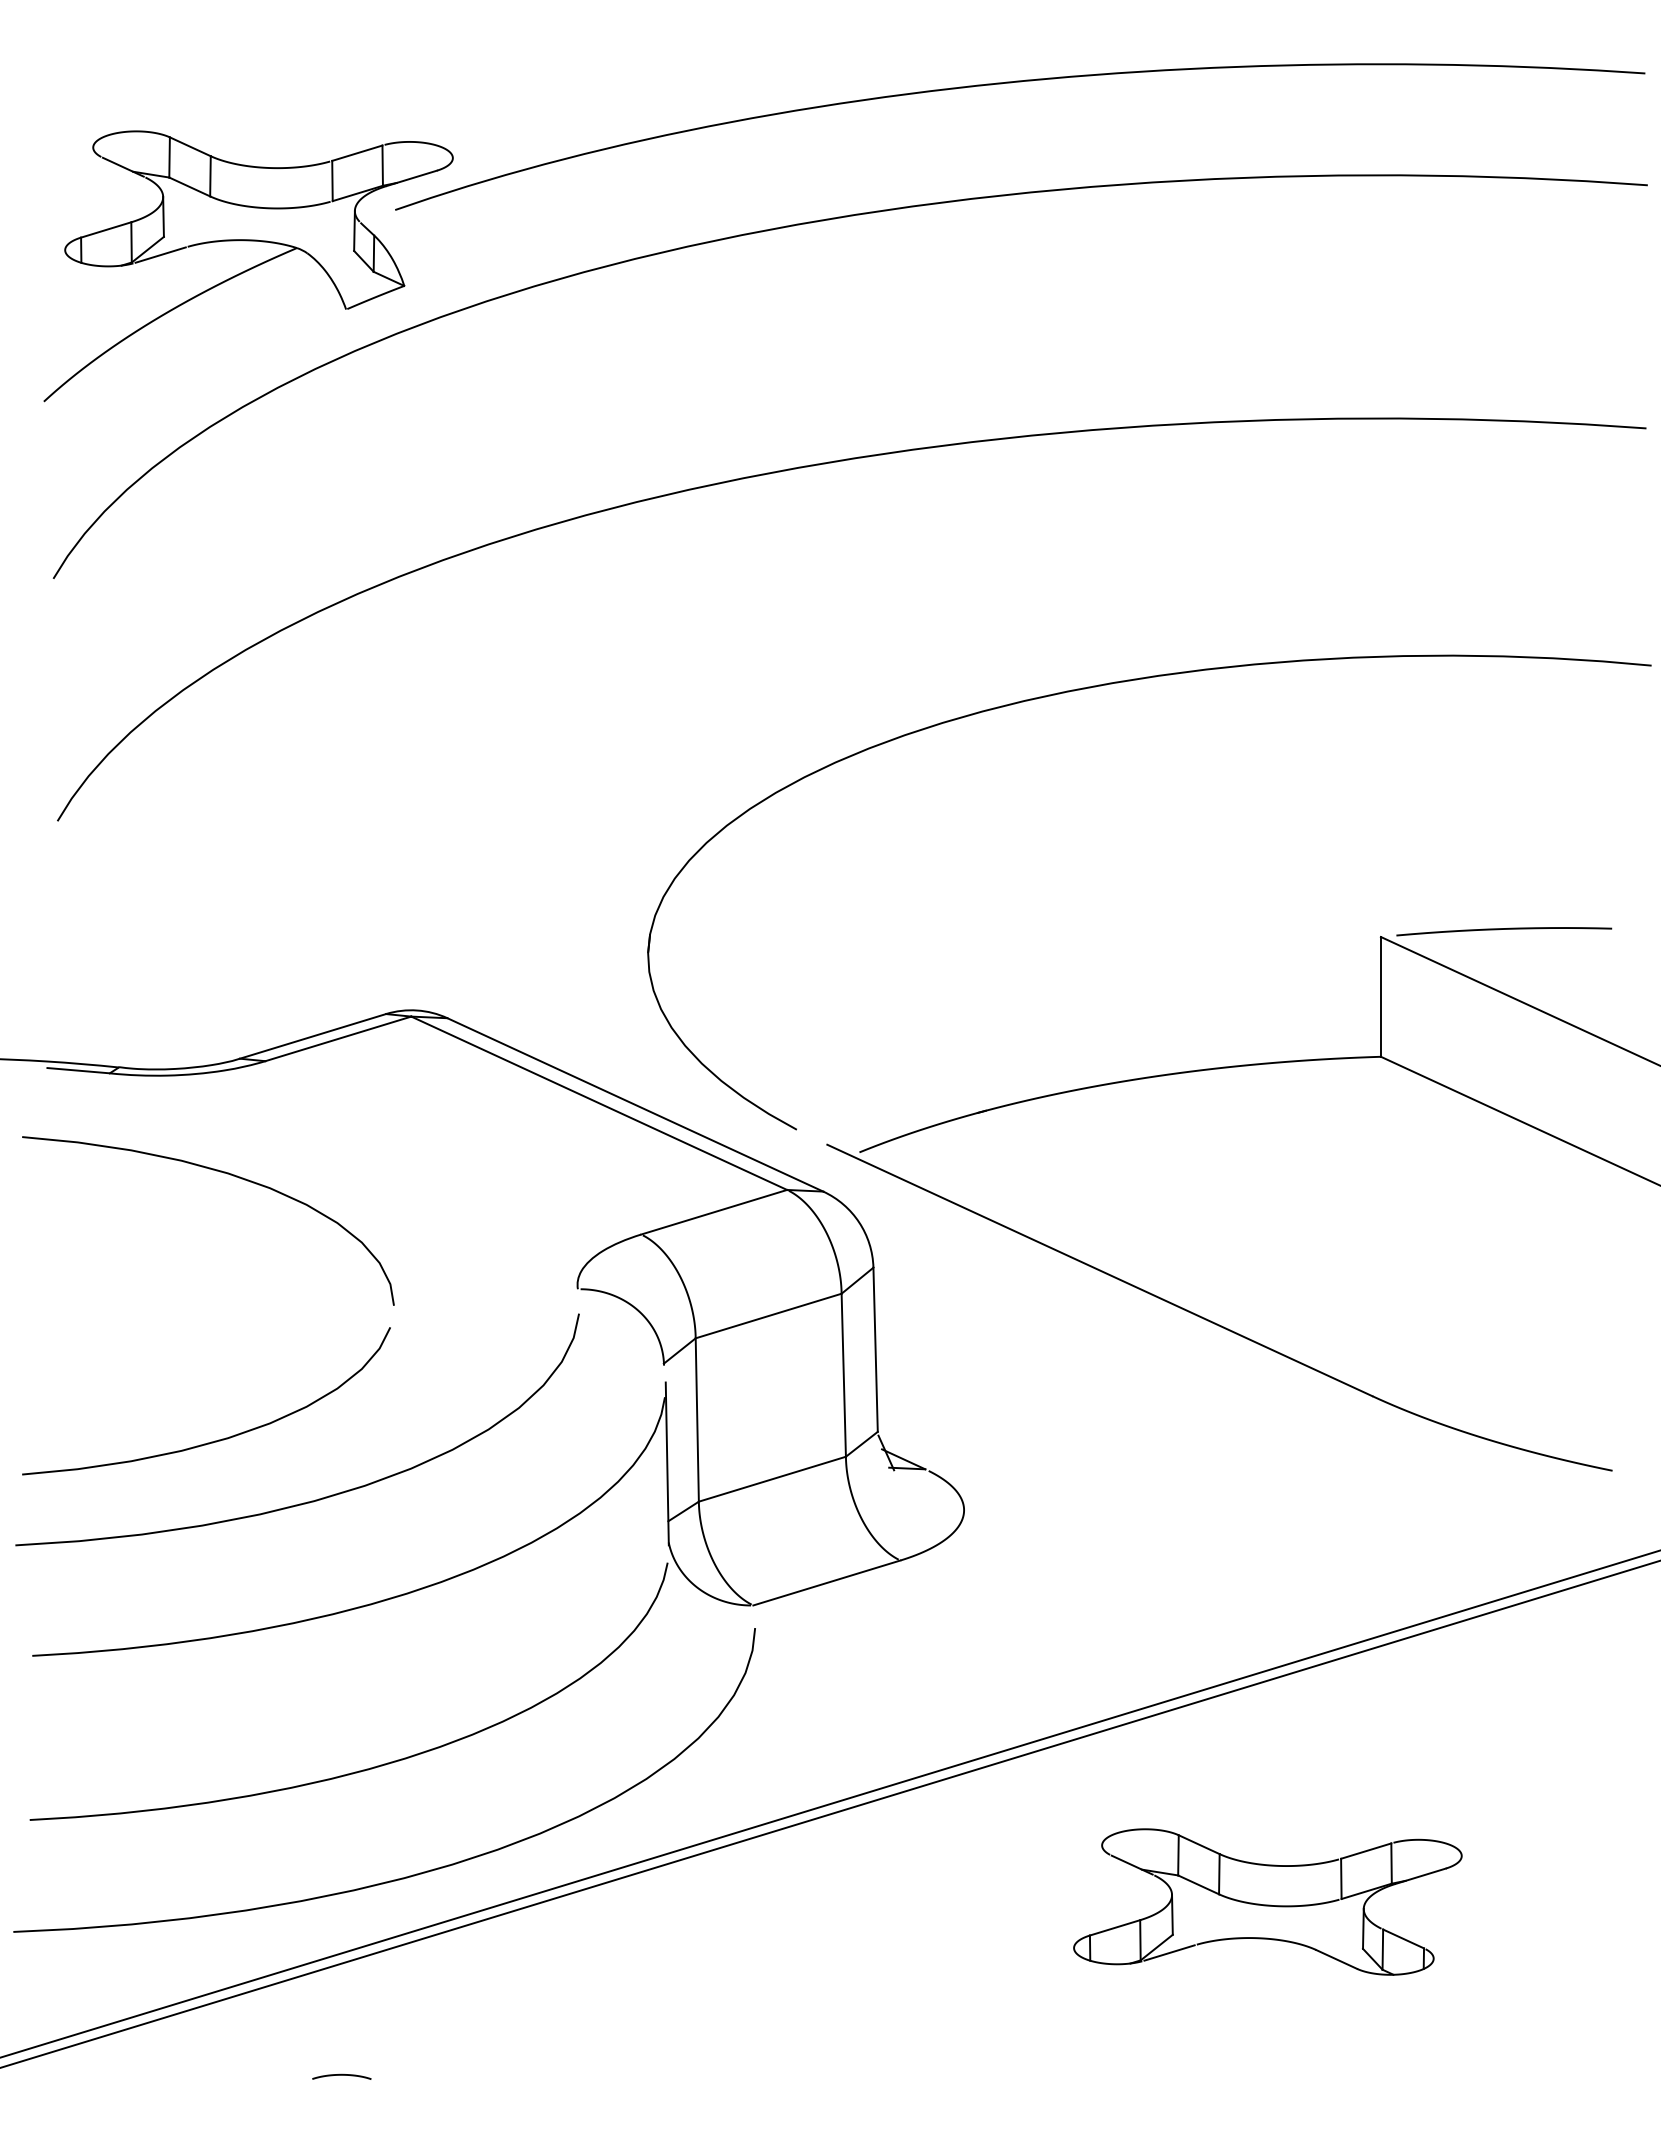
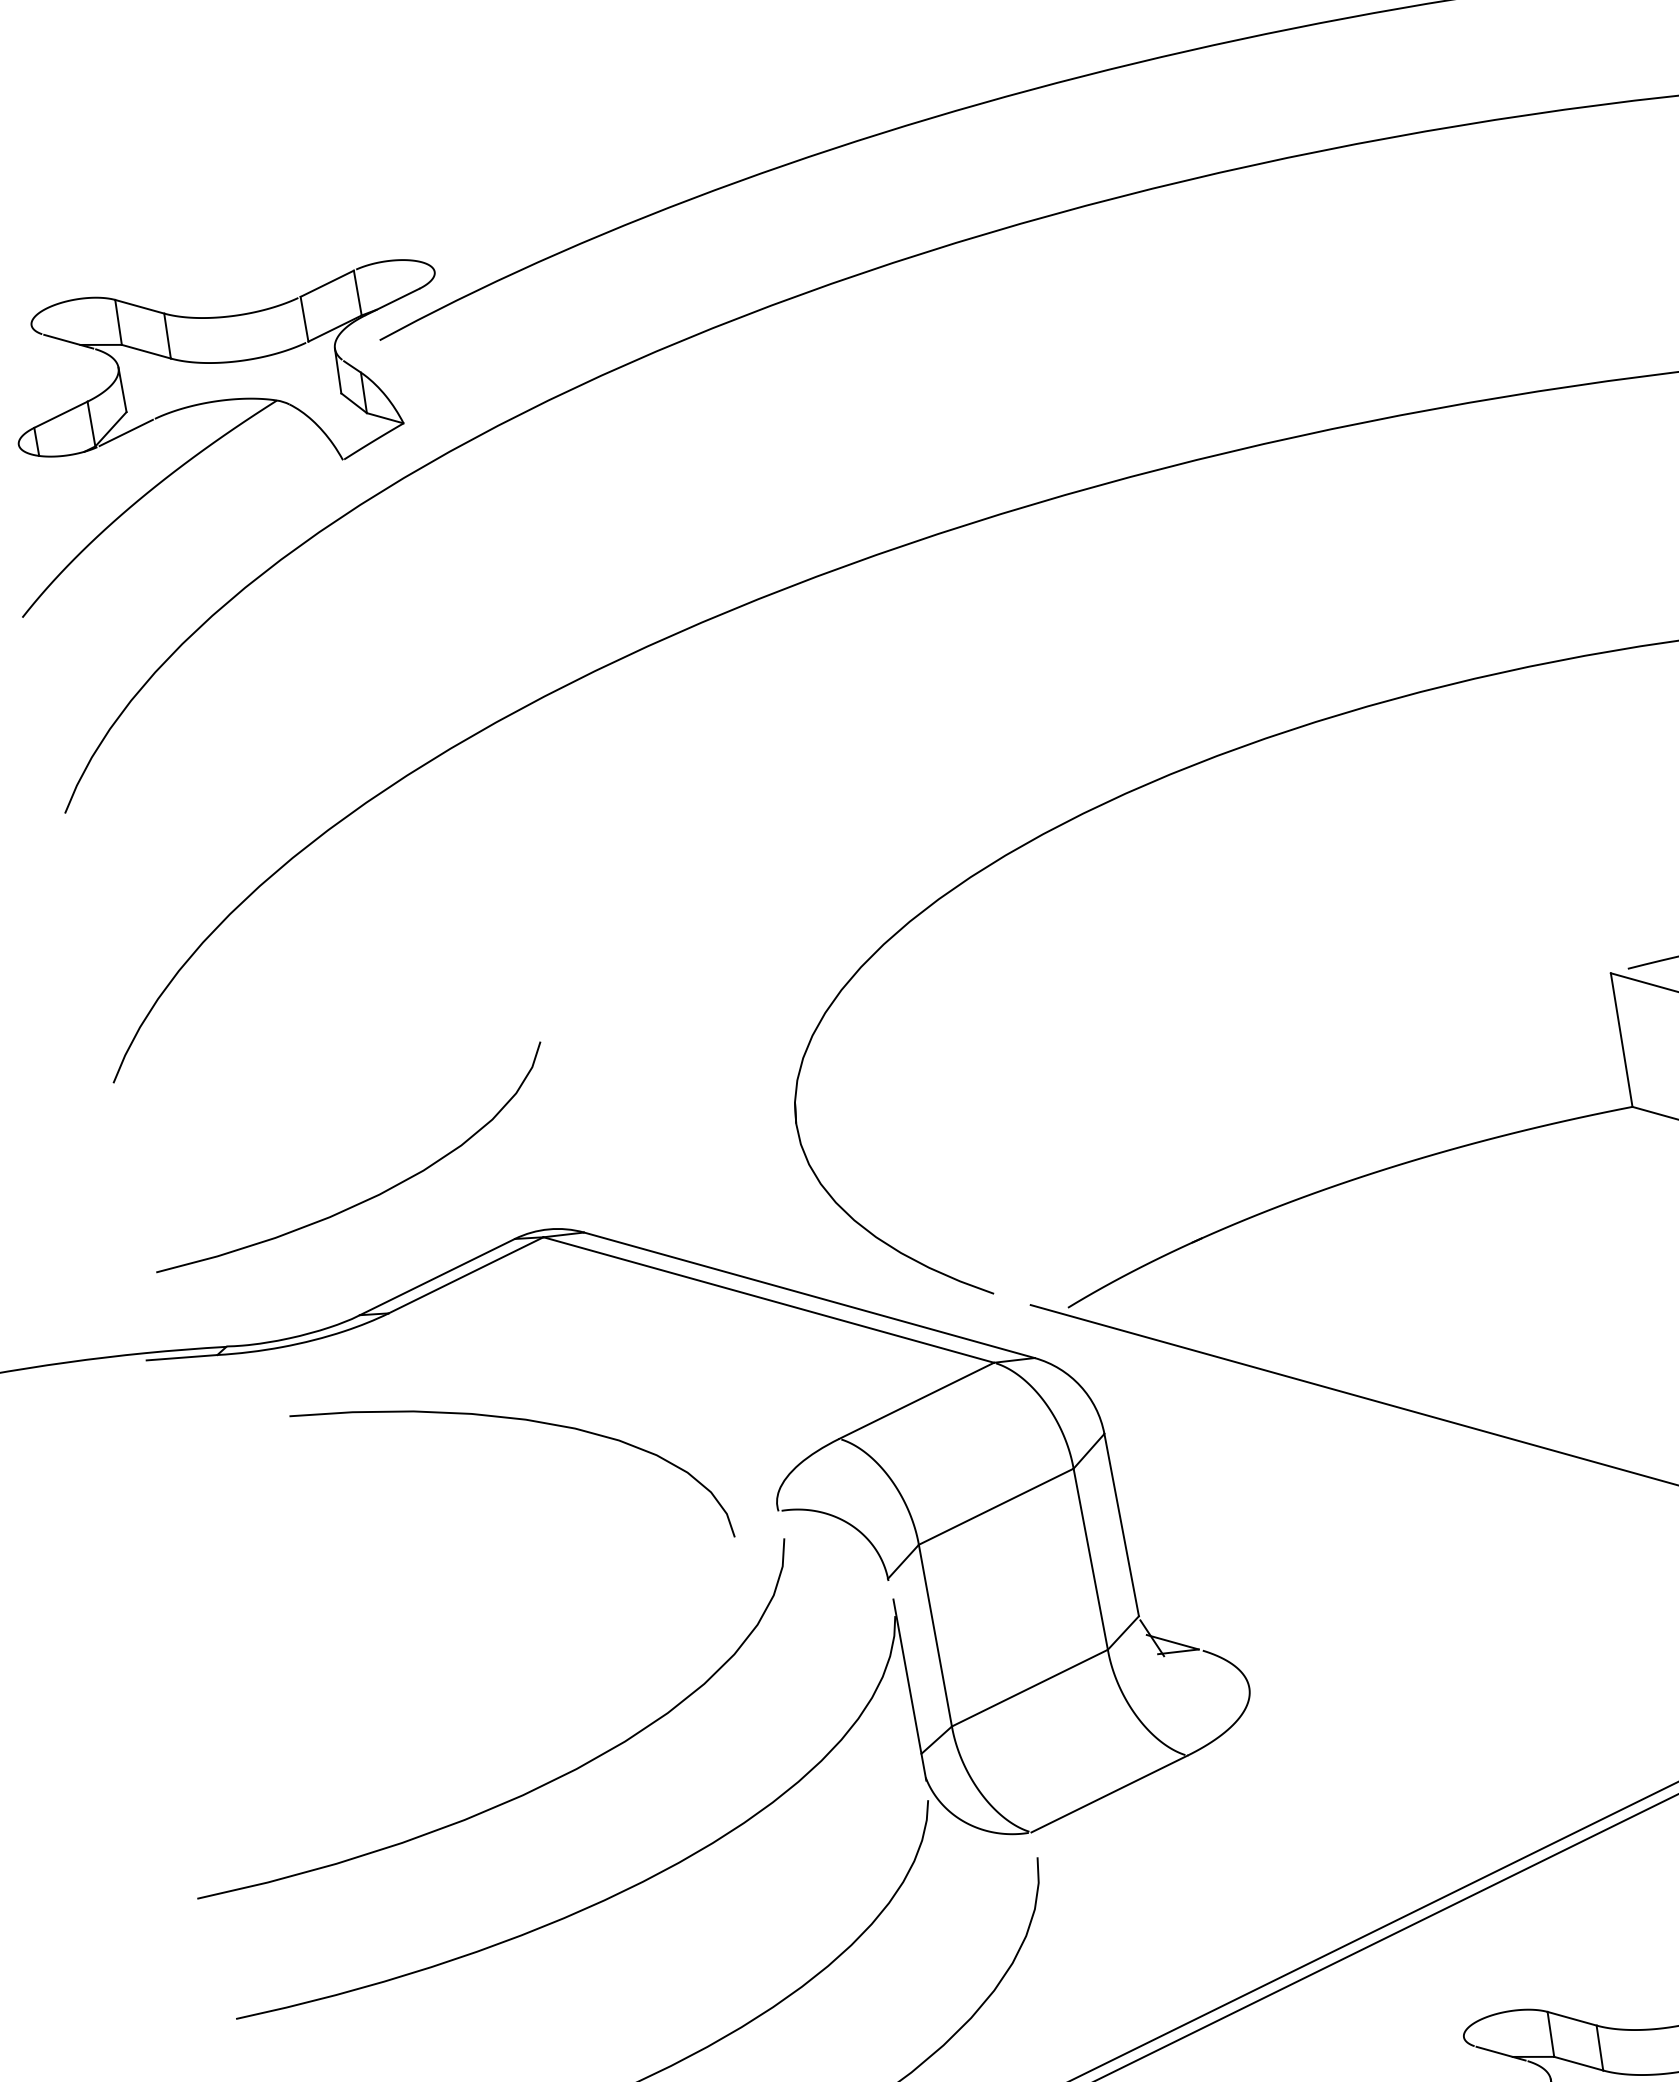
curve: (223, 1173) -> (520, 1420), moved
curve: (218, 1439) -> (368, 1197), moved

